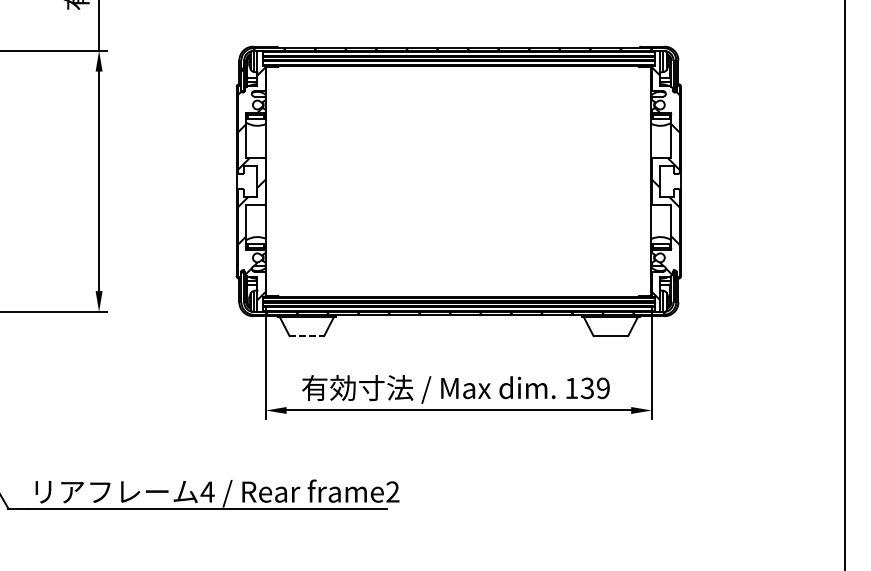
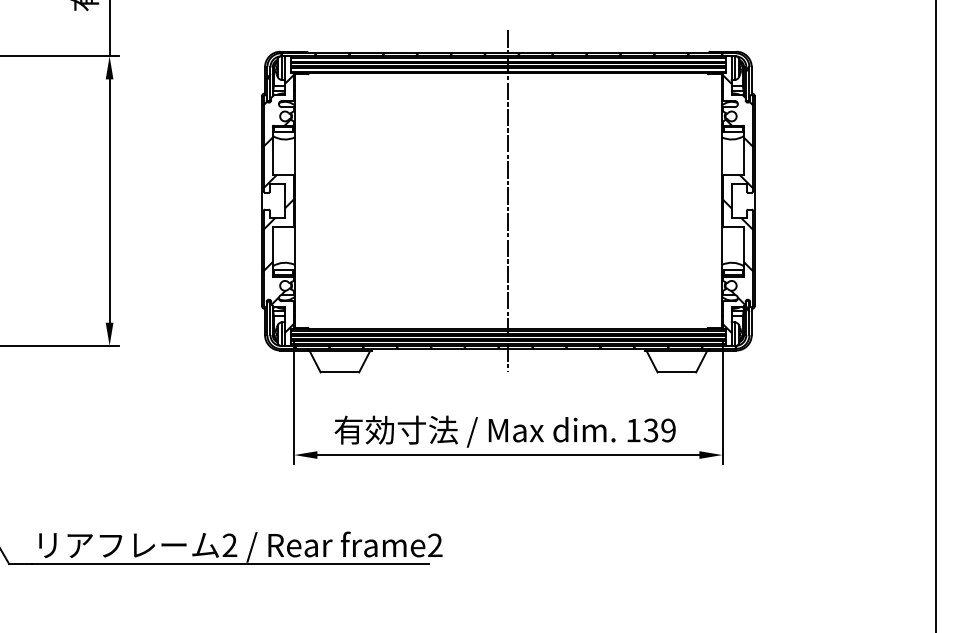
line: (458, 181) -> (508, 201), added
line: (307, 336) -> (340, 372), dashed -> solid
text: (207, 491) -> (229, 544), 4 -> 2

